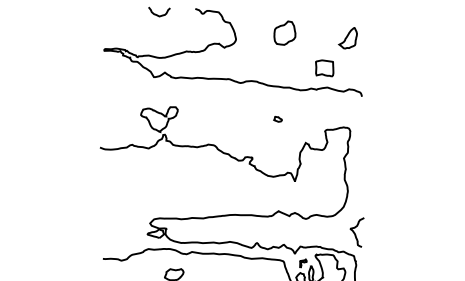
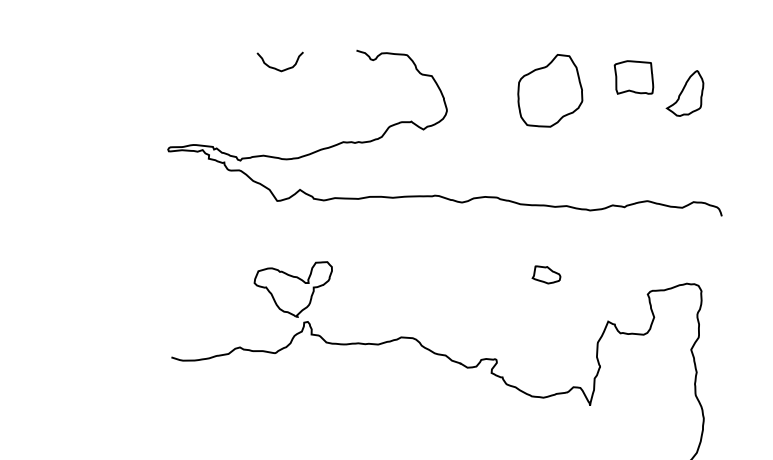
part: (284, 32) -> (549, 89), size x1.43
part: (324, 68) -> (633, 78), moved
part: (277, 119) -> (545, 275), size x1.67

